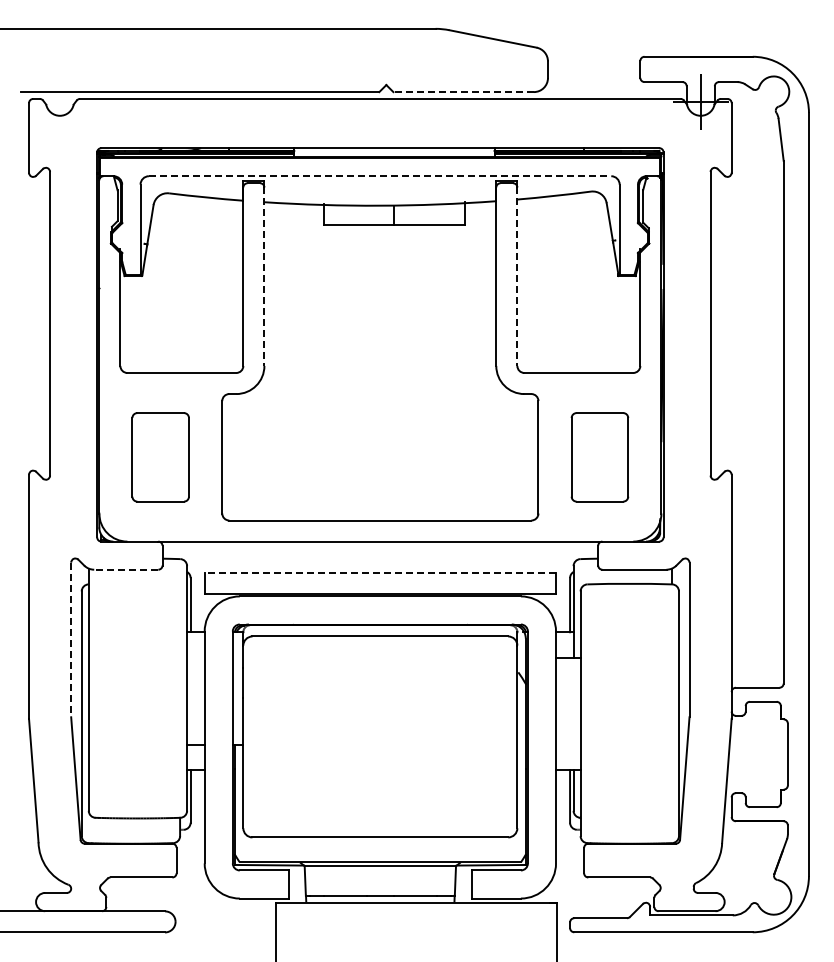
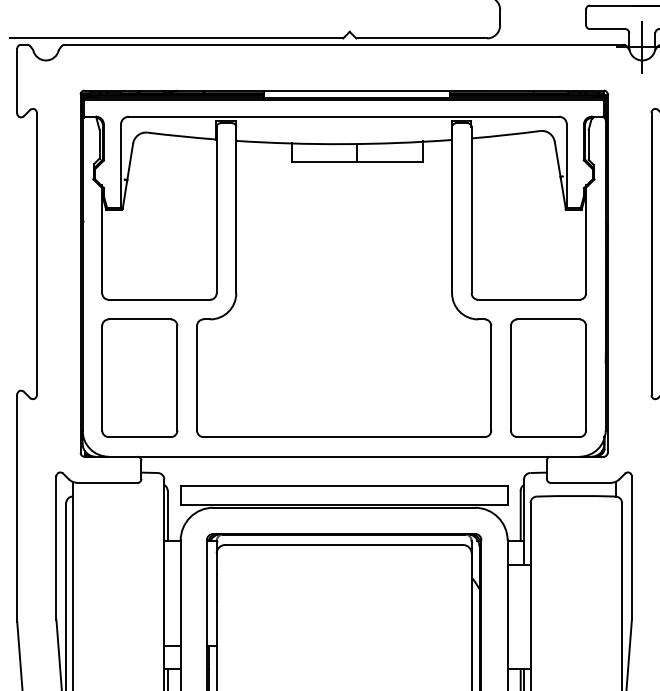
line: (463, 92) -> (421, 38), dashed -> solid
line: (380, 176) -> (344, 116), dashed -> solid
line: (264, 277) -> (236, 210), dashed -> solid
line: (517, 277) -> (471, 210), dashed -> solid
part: (160, 457) -> (139, 378), size x1.43
part: (599, 457) -> (548, 378), size x1.43
line: (125, 569) -> (107, 482), dashed -> solid
line: (380, 572) -> (344, 485), dashed -> solid
line: (71, 640) -> (56, 548), dashed -> solid

